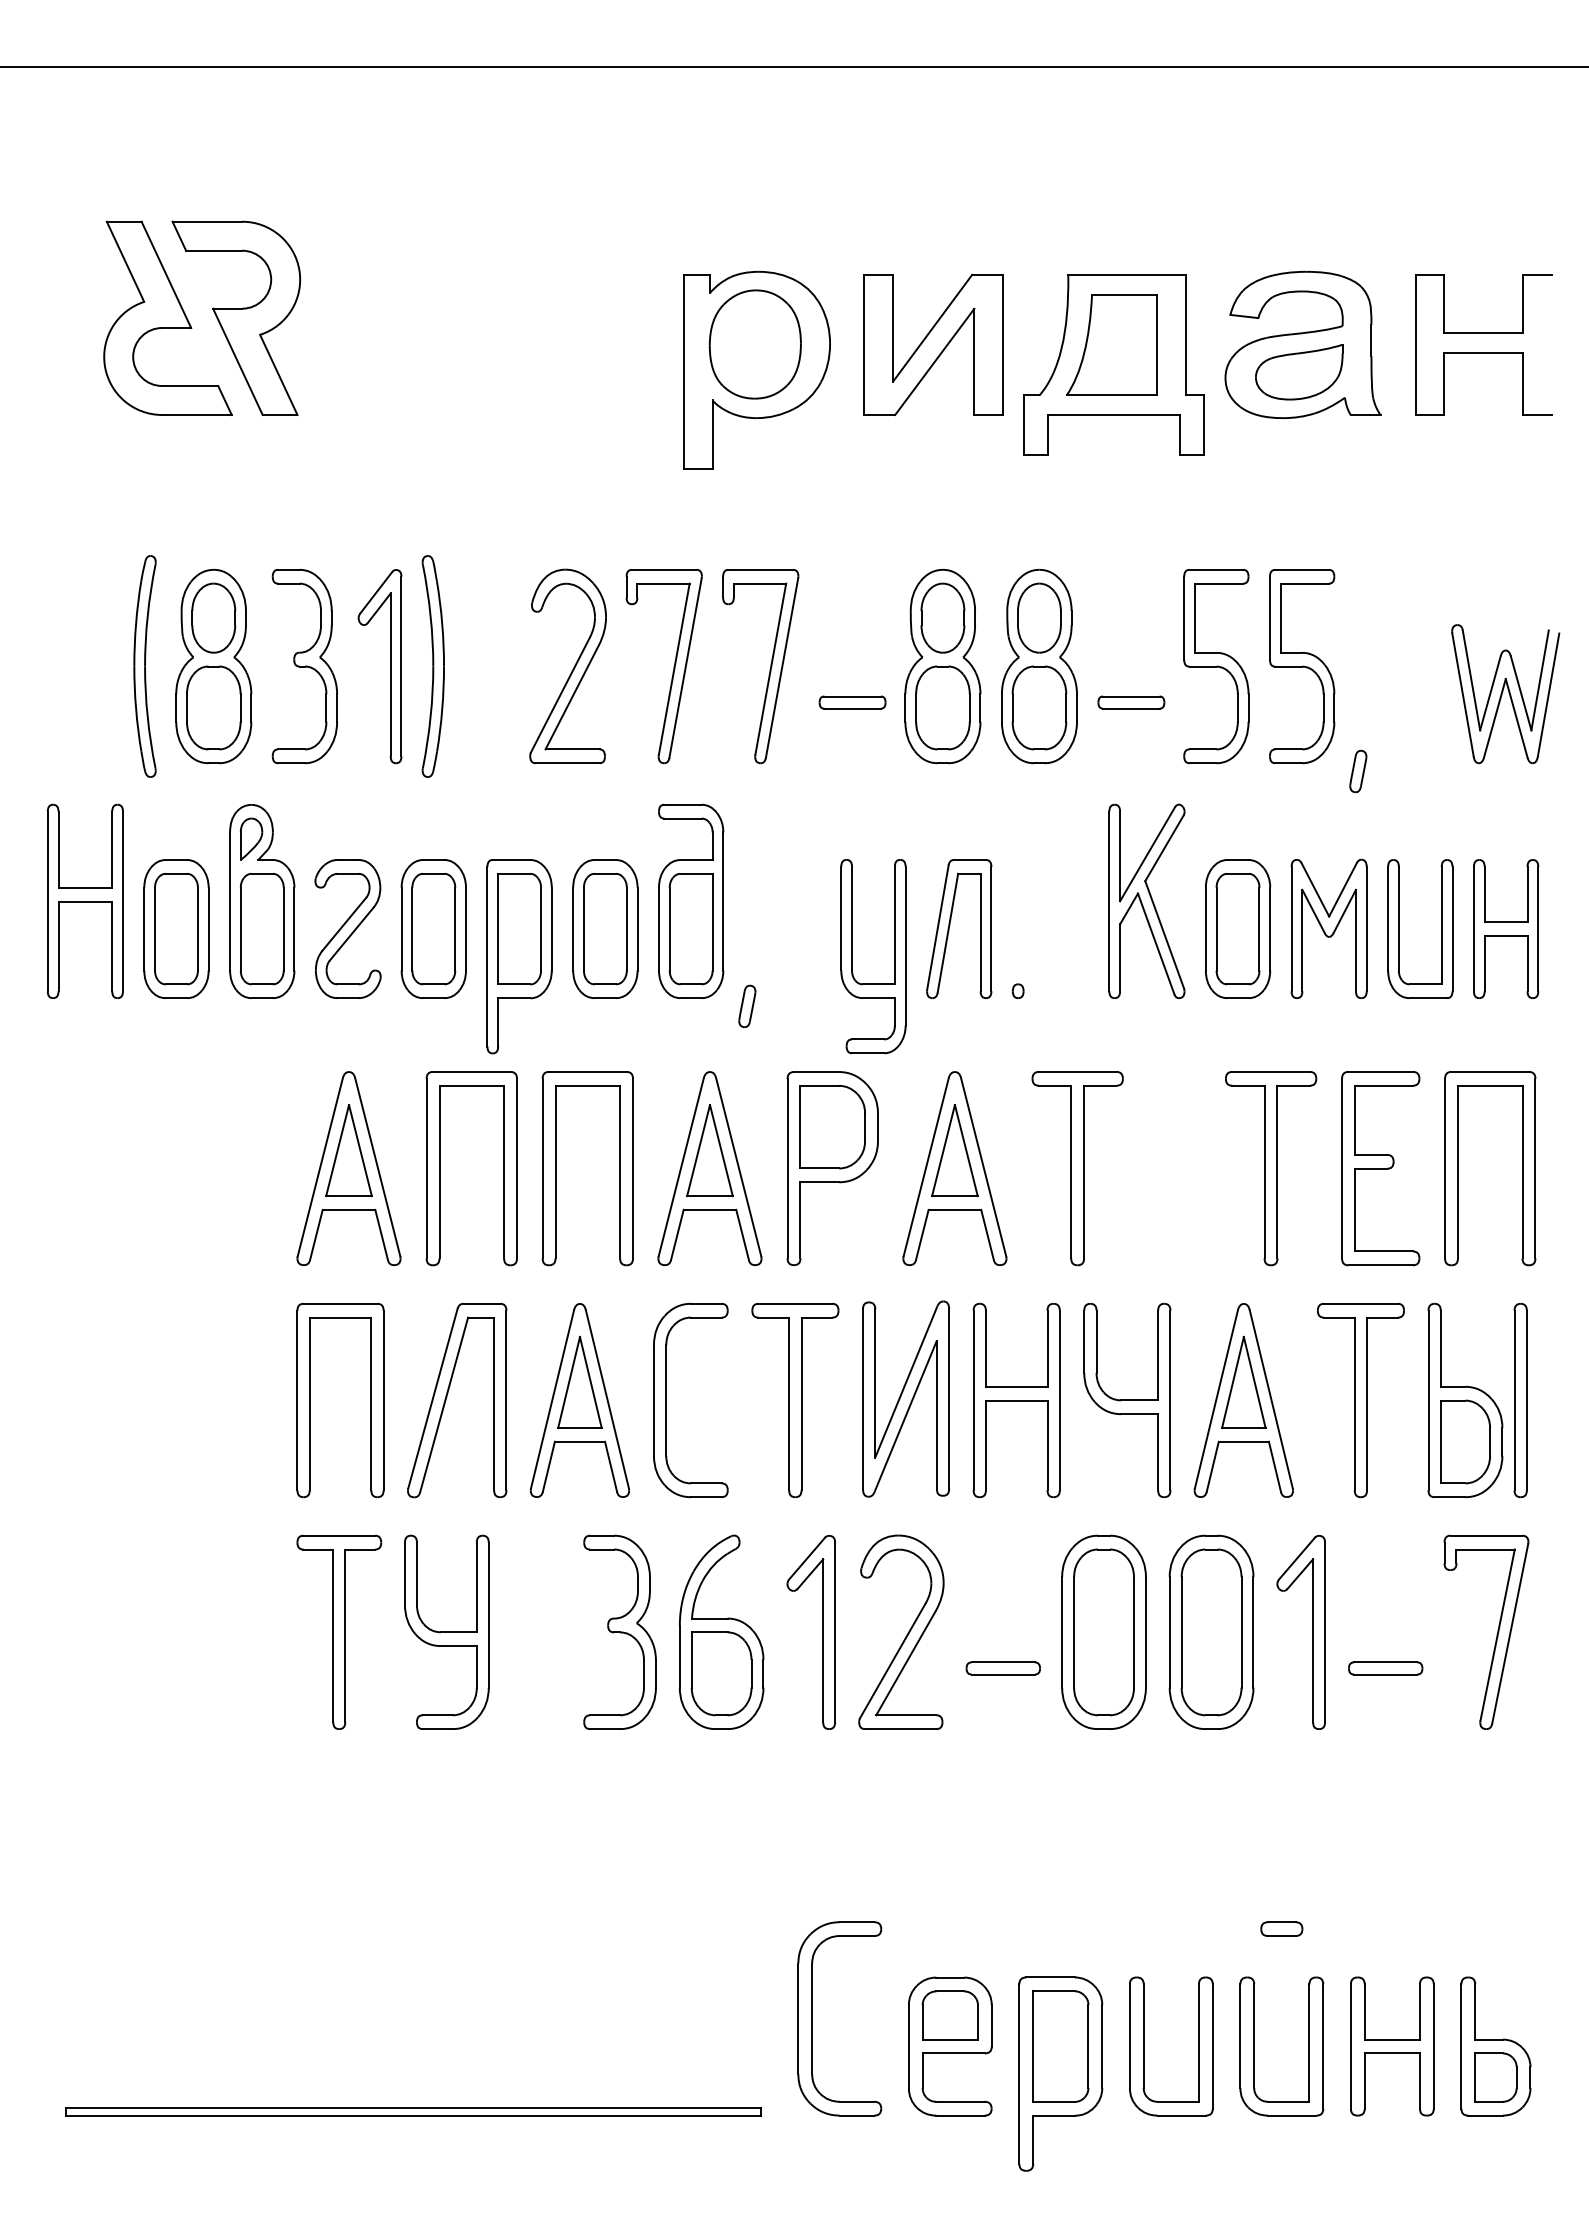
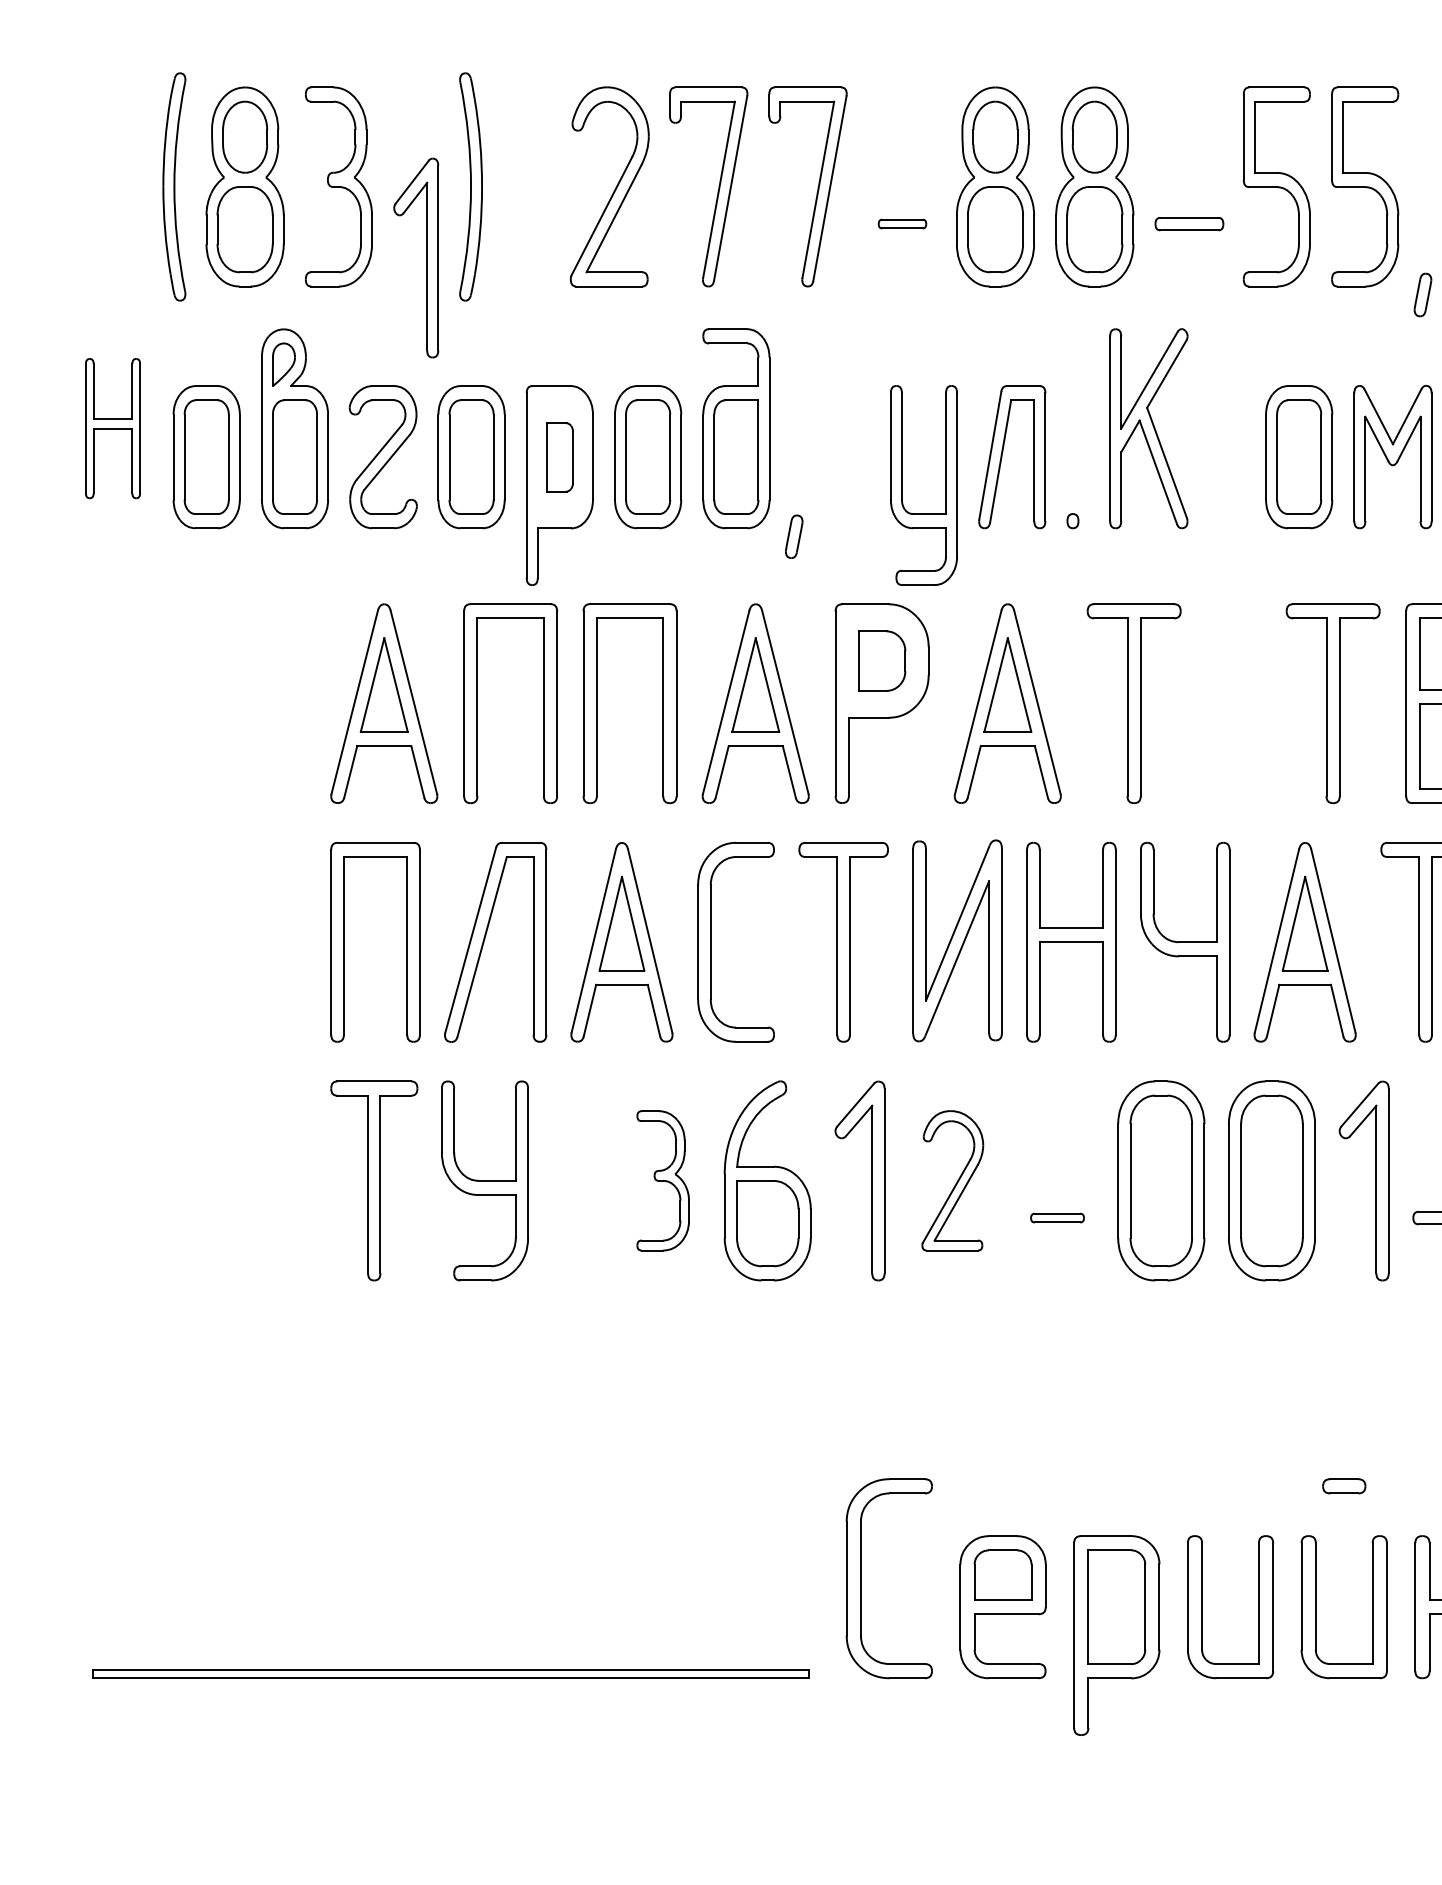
part: (390, 666) -> (426, 257), moved
part: (852, 702) -> (902, 224), size x0.7
part: (85, 900) -> (113, 427), size x0.7
part: (1146, 900) -> (1148, 427), moved
part: (519, 929) -> (559, 457), size x0.6
part: (832, 1127) -> (881, 661), size x0.7
part: (619, 1631) -> (662, 1180), size x0.7
part: (901, 1631) -> (952, 1180), size x0.7
part: (1002, 1668) -> (1056, 1218), size x0.7

